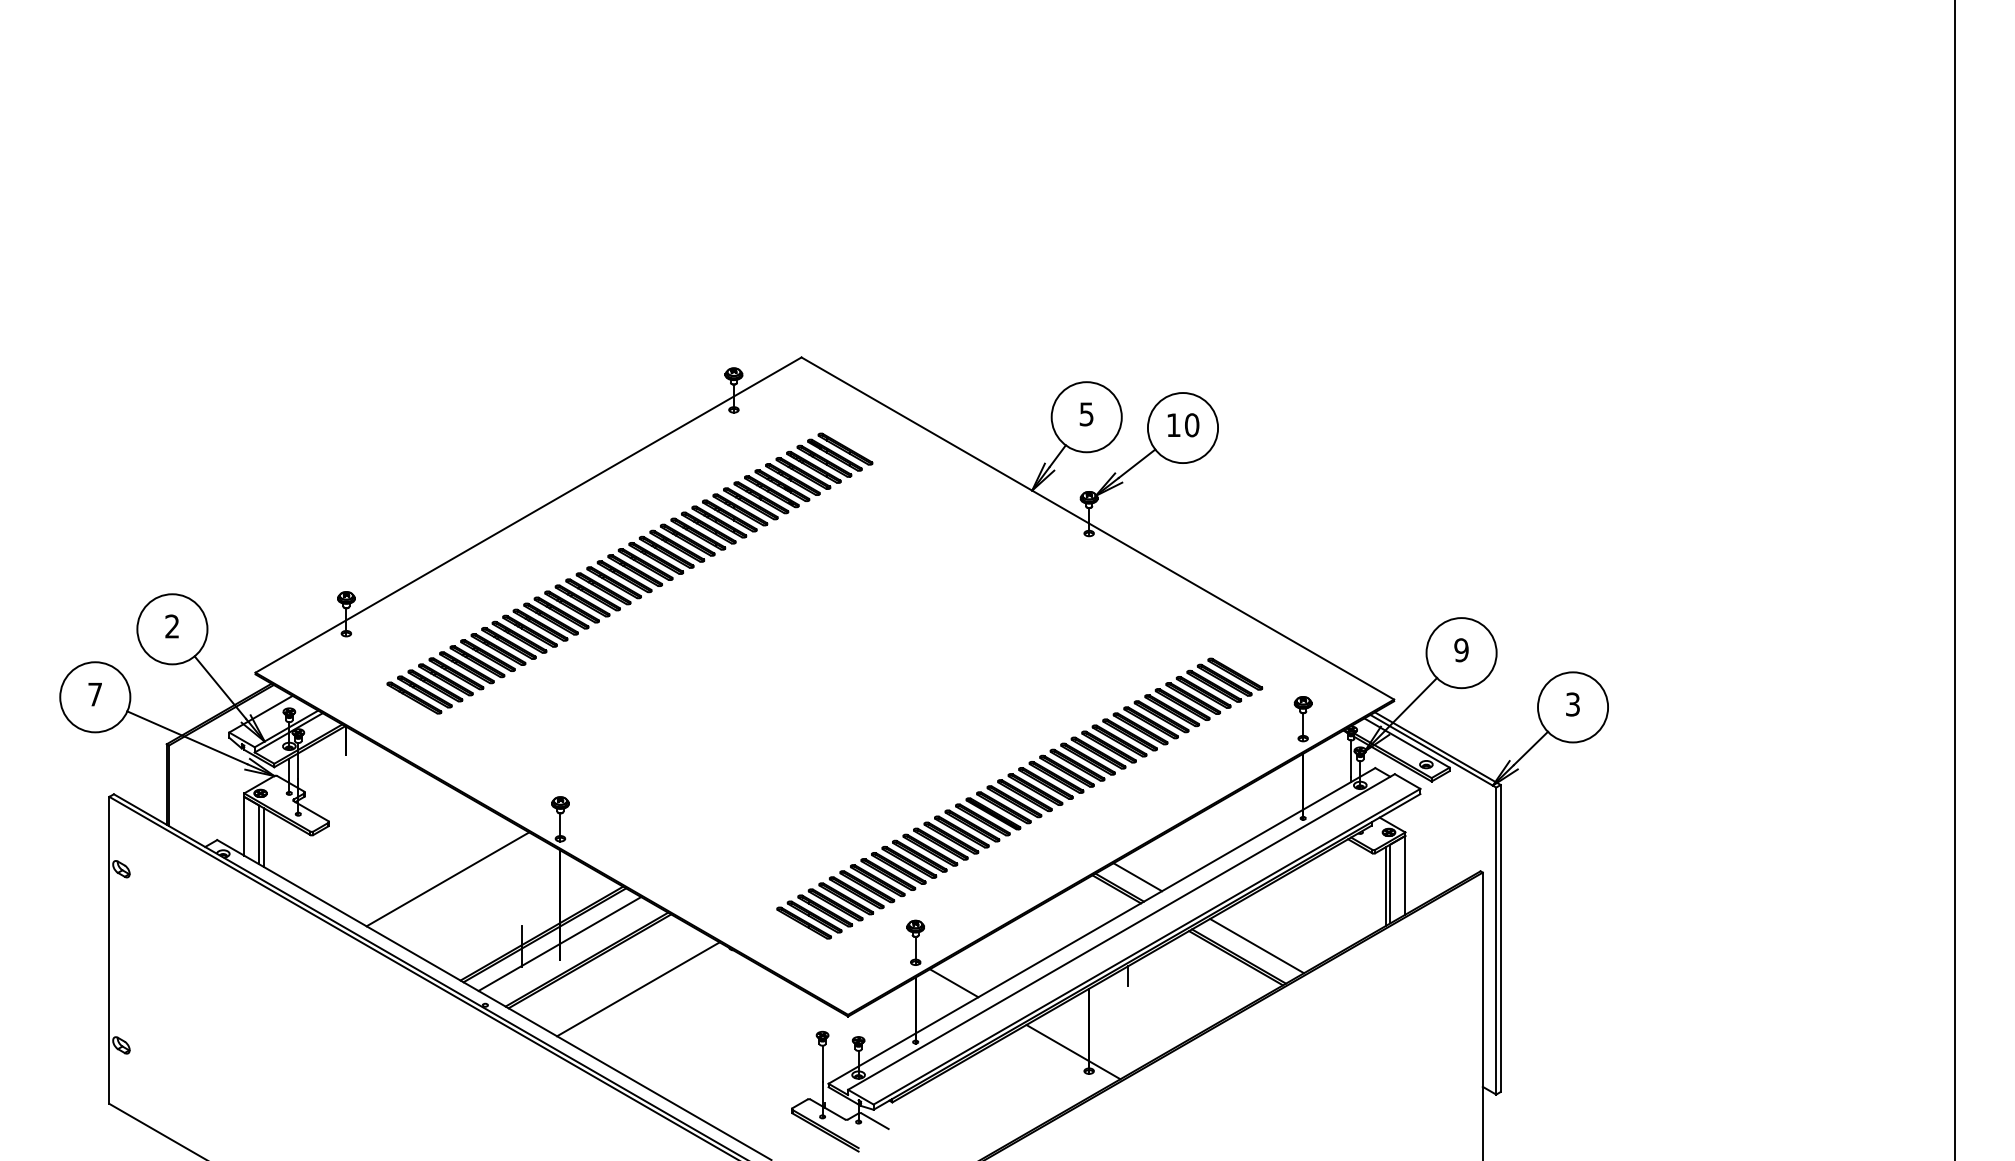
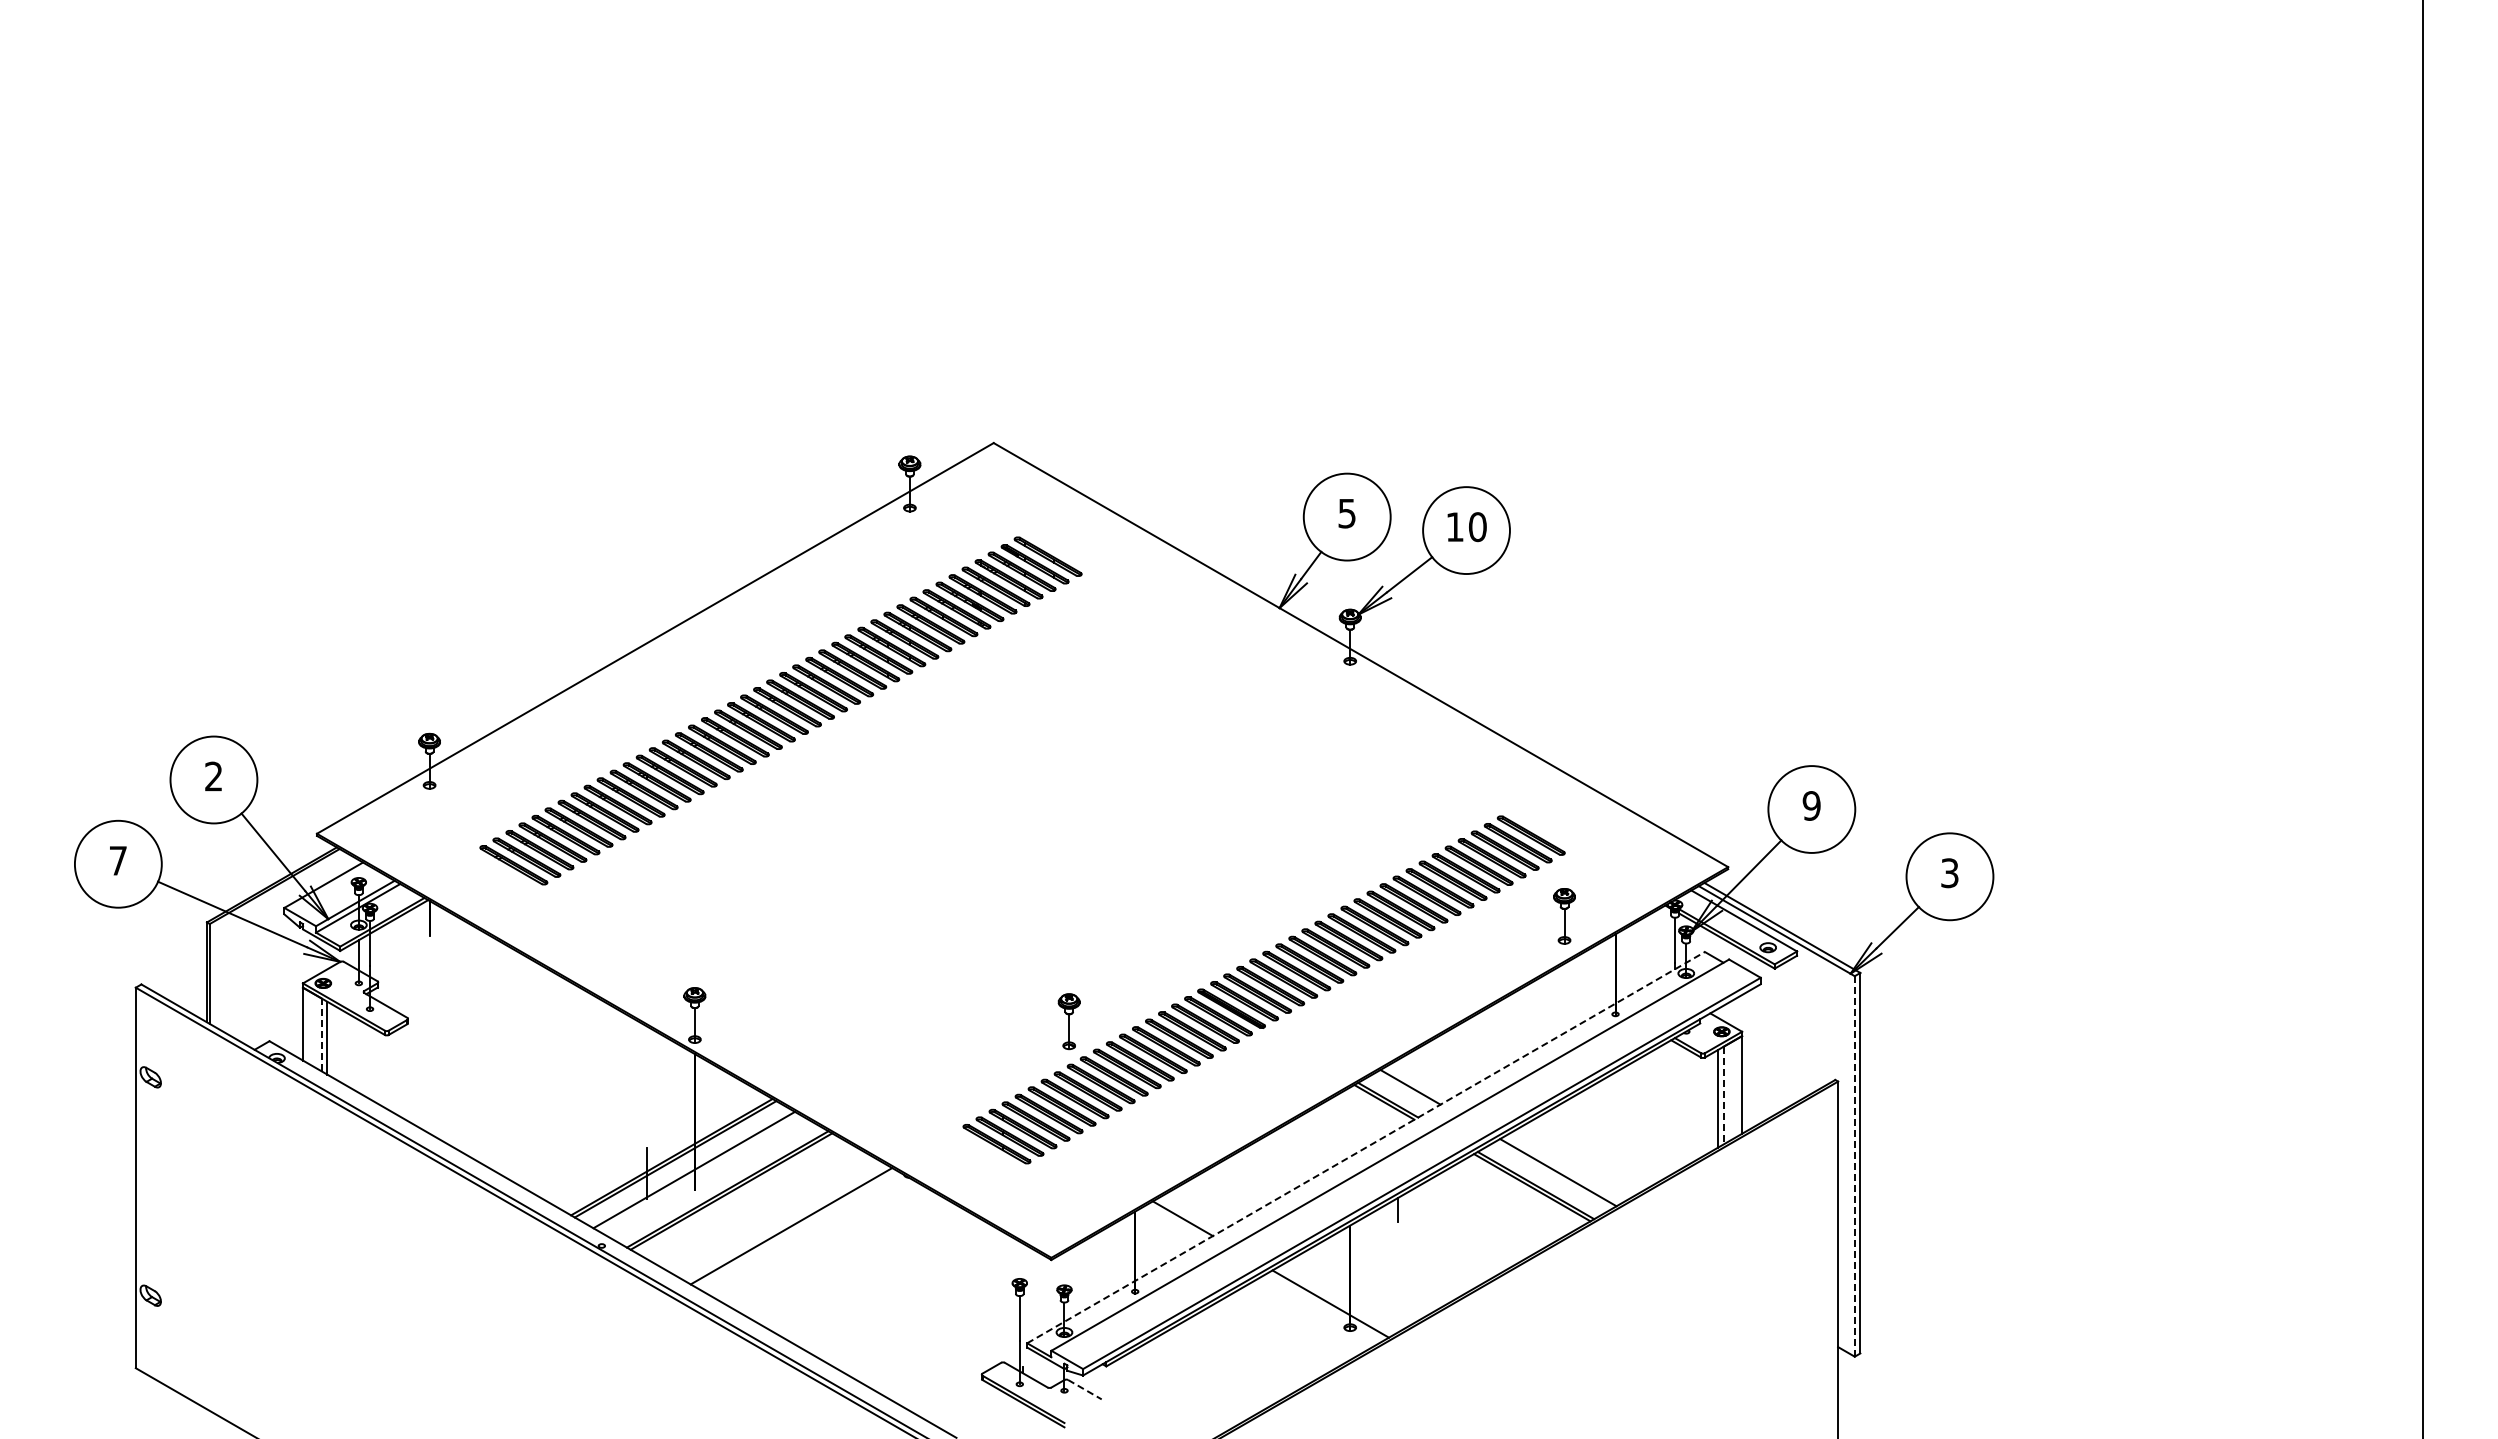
part: (1303, 719) -> (1564, 916), moved
line: (259, 834) -> (321, 1034), solid -> dashed
line: (447, 879) -> (555, 1089), removed
line: (1390, 883) -> (1723, 1095), solid -> dashed
line: (1102, 925) -> (1366, 1147), solid -> dashed
line: (1496, 940) -> (1854, 1165), solid -> dashed
part: (915, 942) -> (1068, 1021), moved
line: (875, 1121) -> (1085, 1389), solid -> dashed

